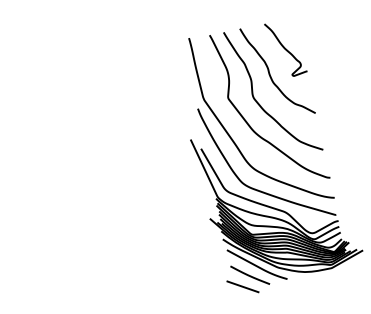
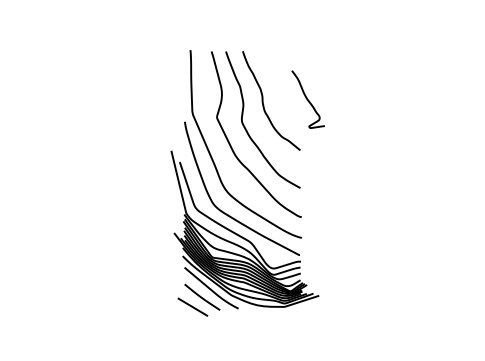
curve: (285, 48) -> (307, 99), moved

